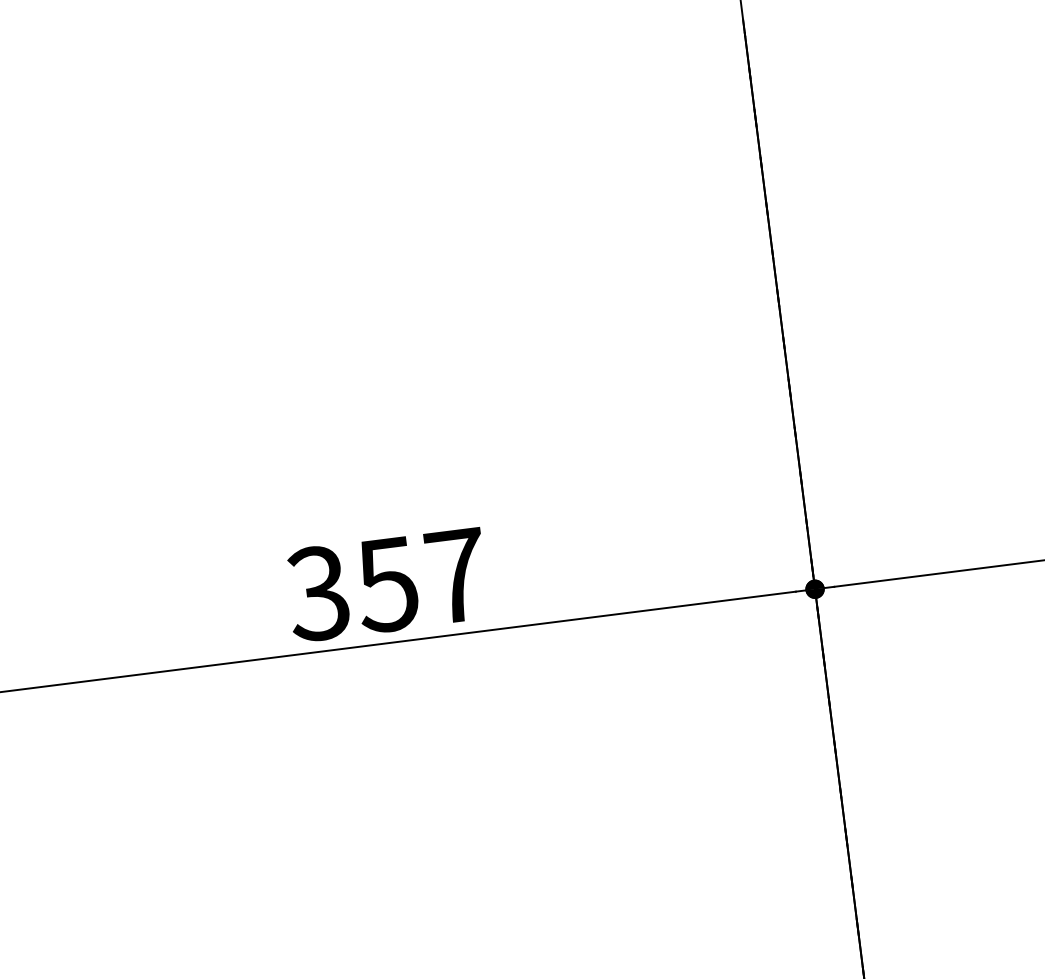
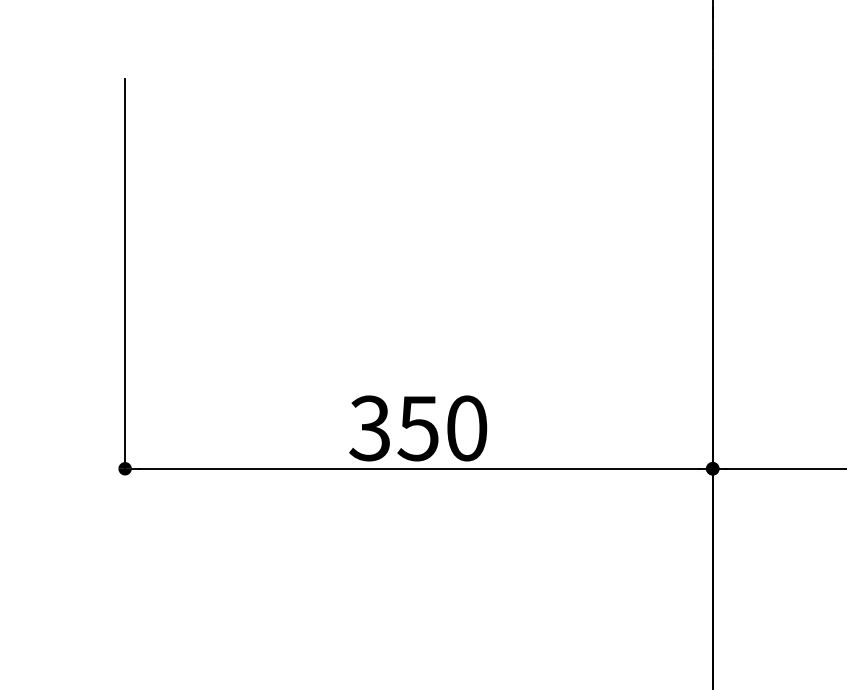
text: (457, 575) -> (467, 428), 357 -> 350

